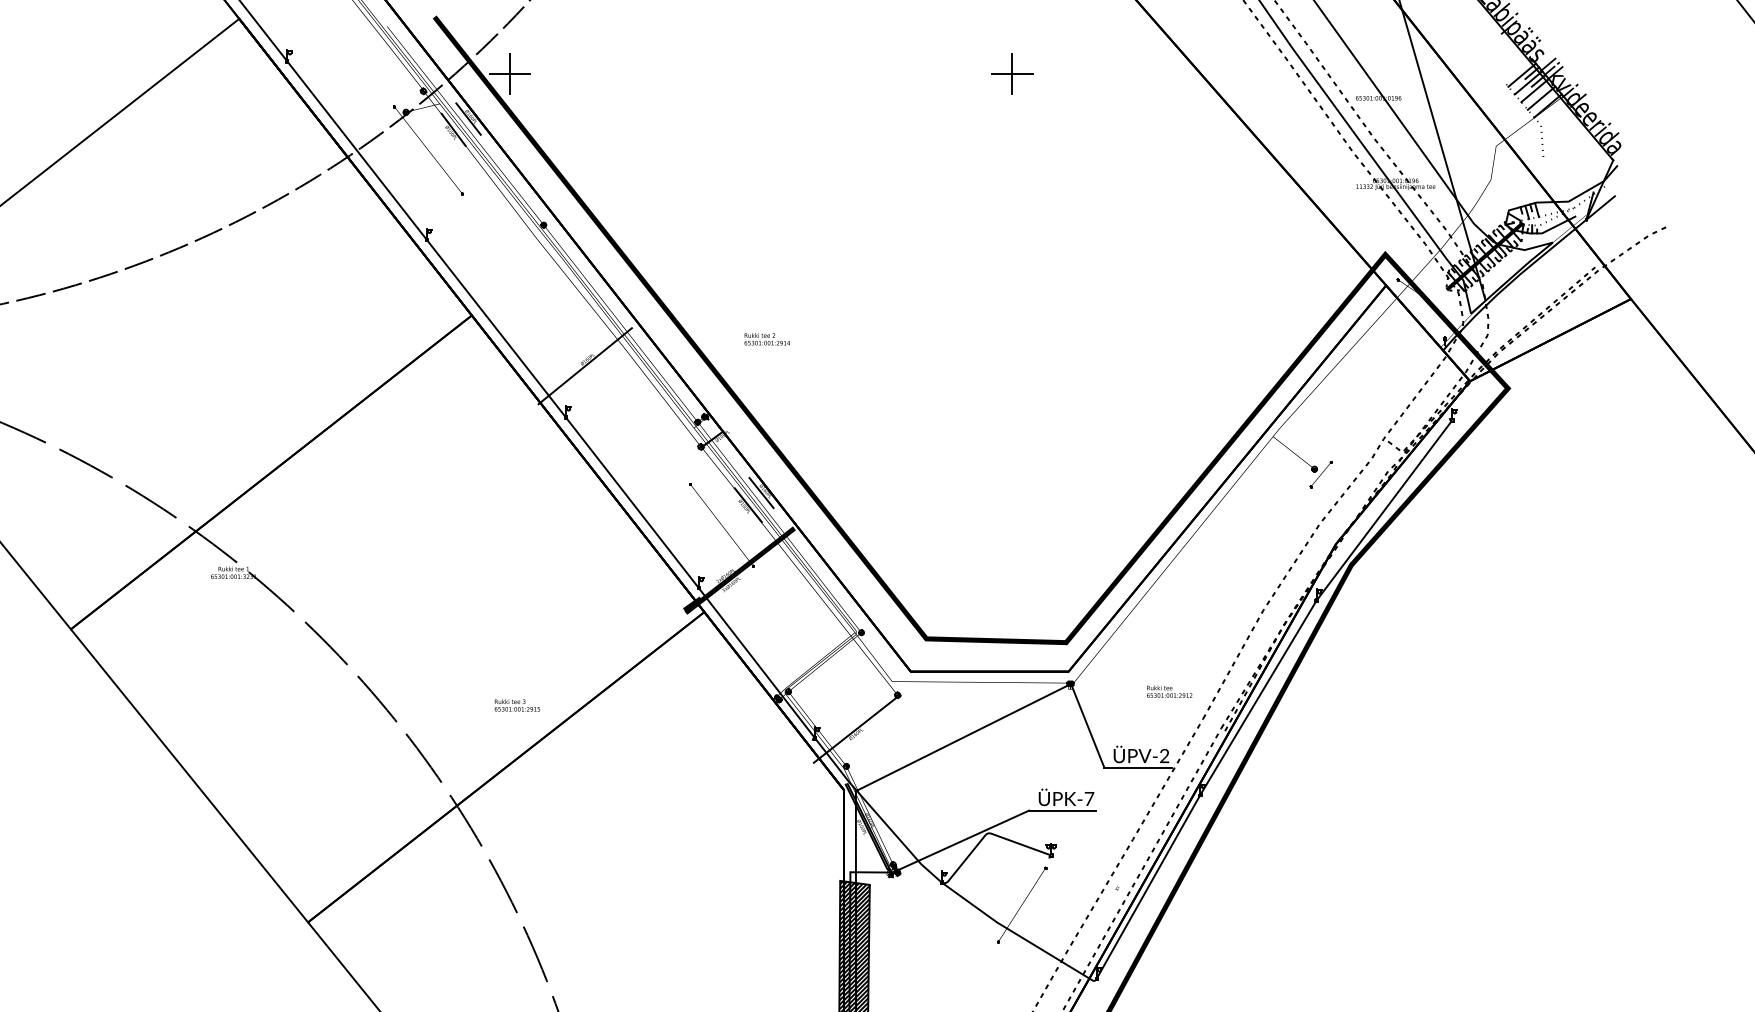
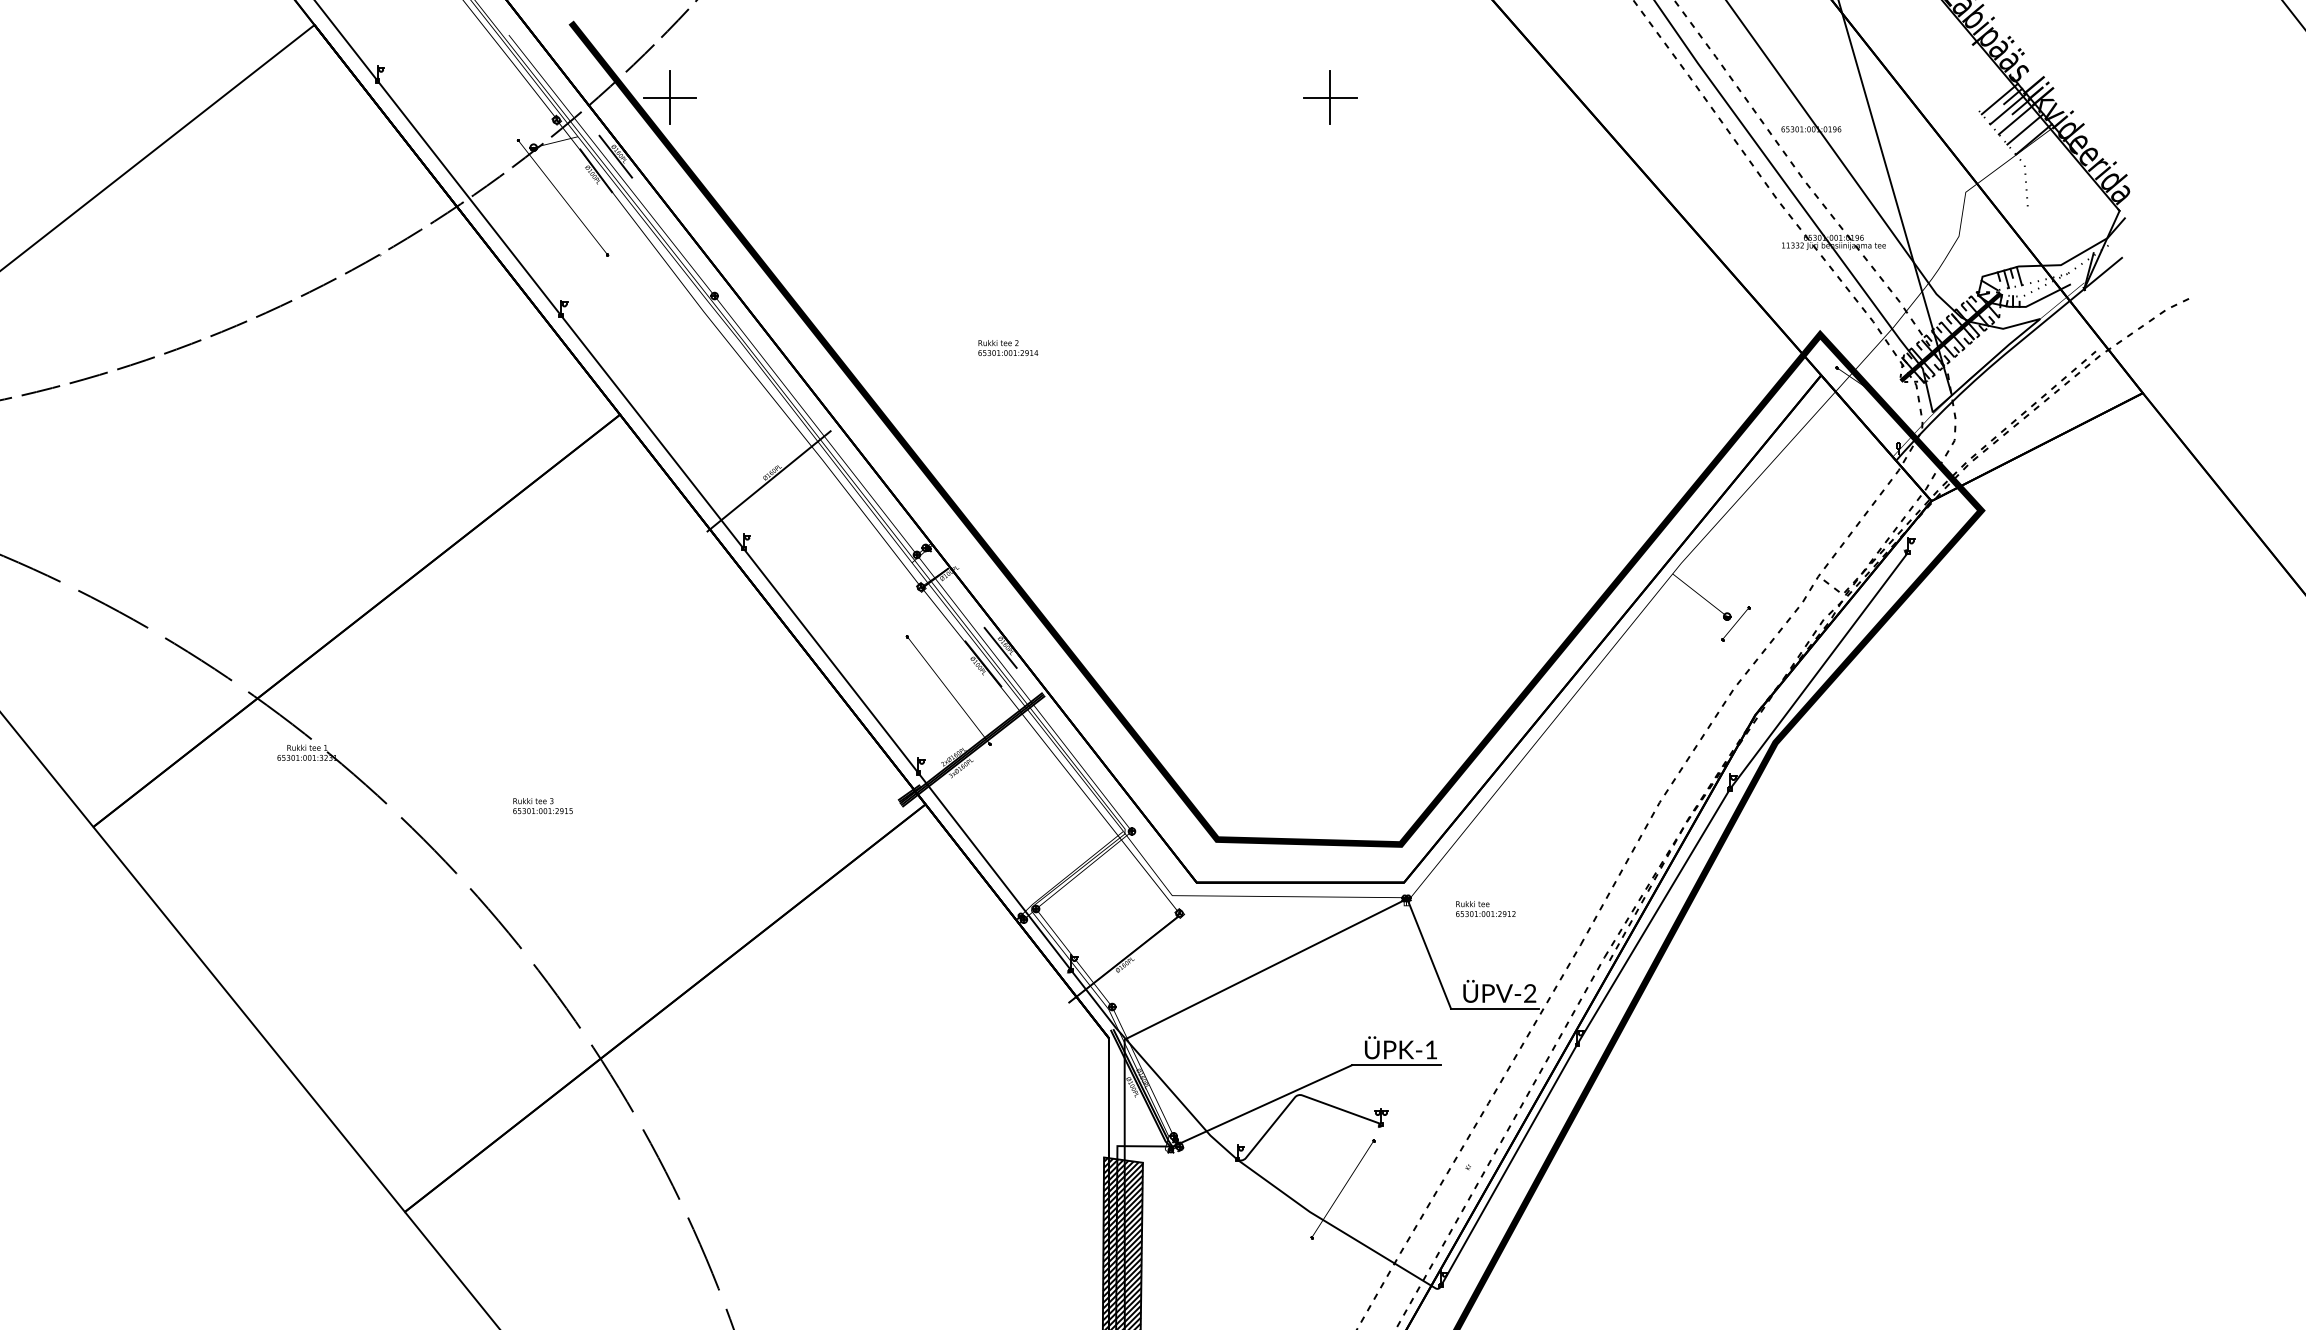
text: (767, 338) -> (1008, 347), moved
text: (1169, 691) -> (1485, 908), moved
text: (517, 705) -> (542, 806), moved
text: (1089, 798) -> (1431, 1049), ÜPK-7 -> ÜPK-1

